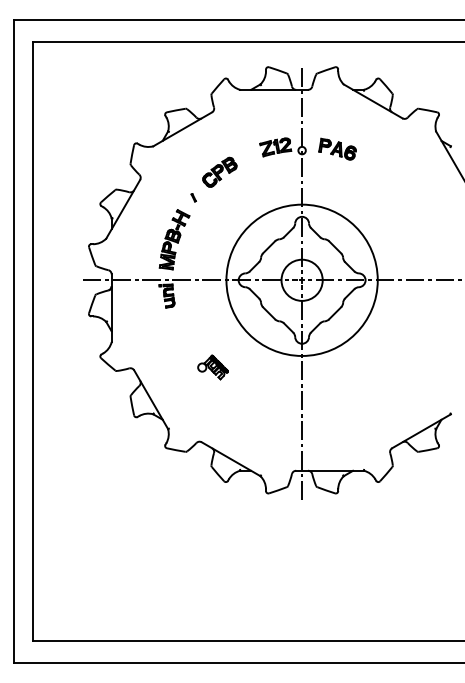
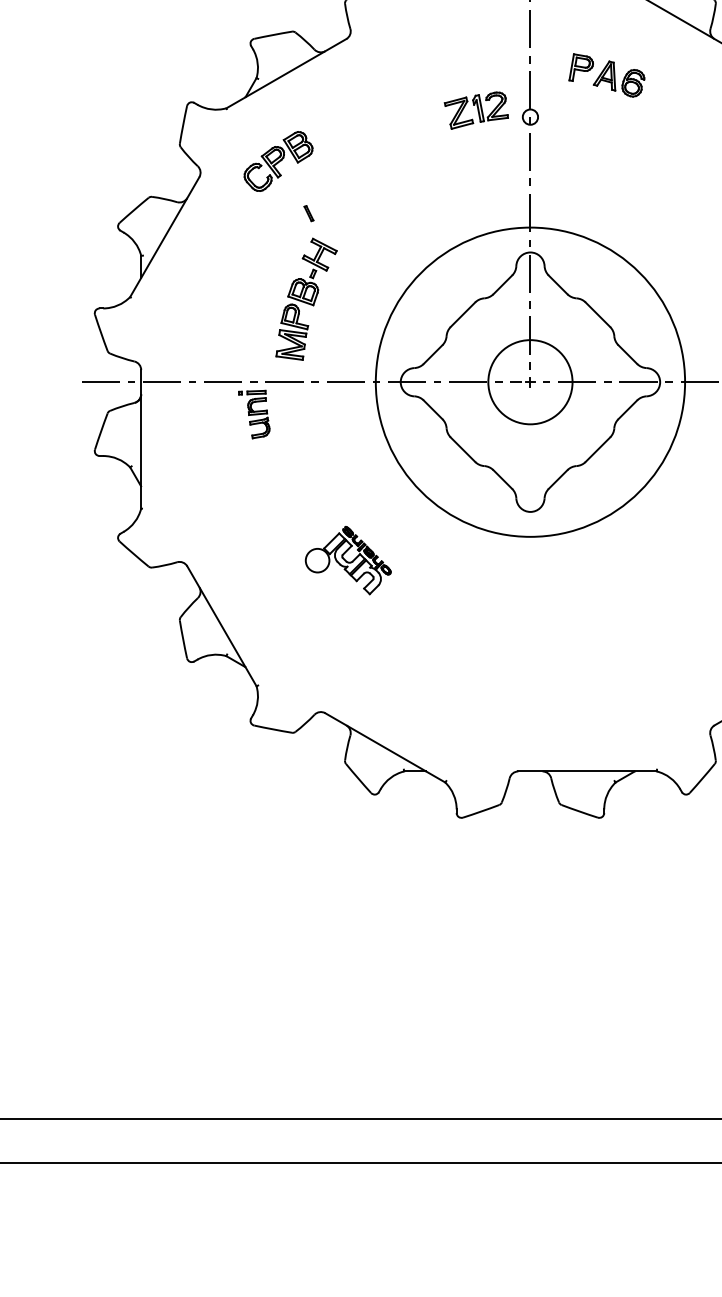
part: (337, 148) -> (606, 73), moved
part: (219, 171) -> (277, 159), moved
part: (174, 239) -> (306, 298), moved
part: (212, 367) -> (347, 560), size x1.4
line: (302, 391) -> (531, 609), removed

